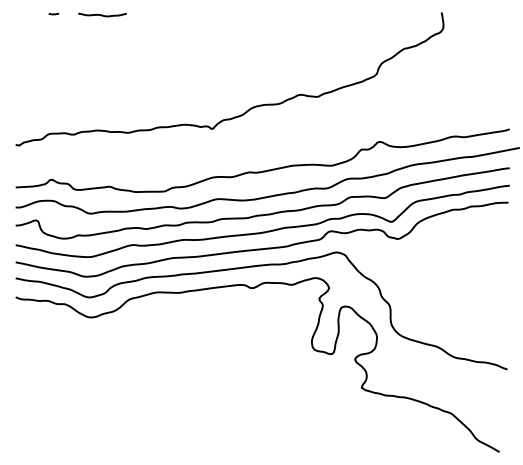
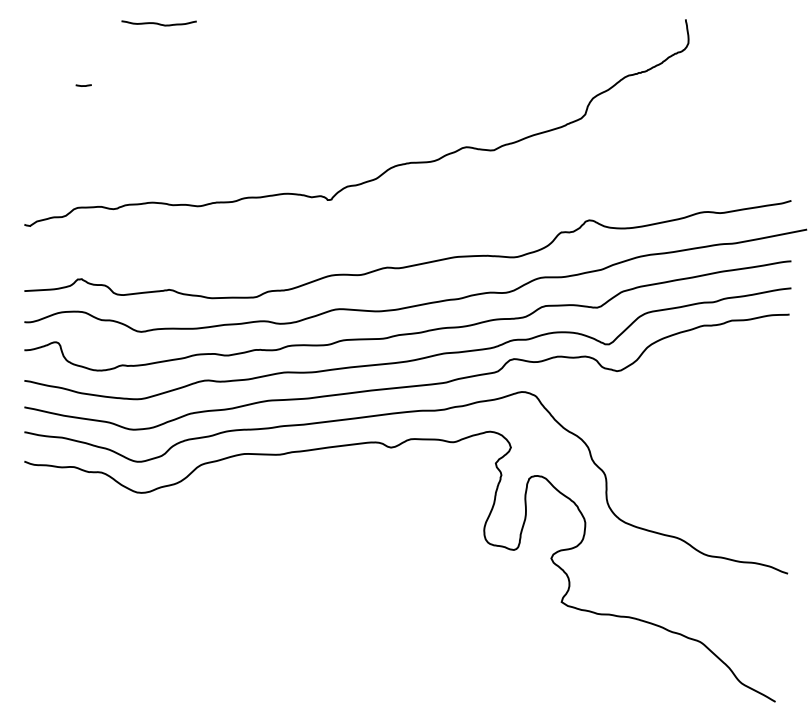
curve: (53, 13) -> (83, 84), moved

